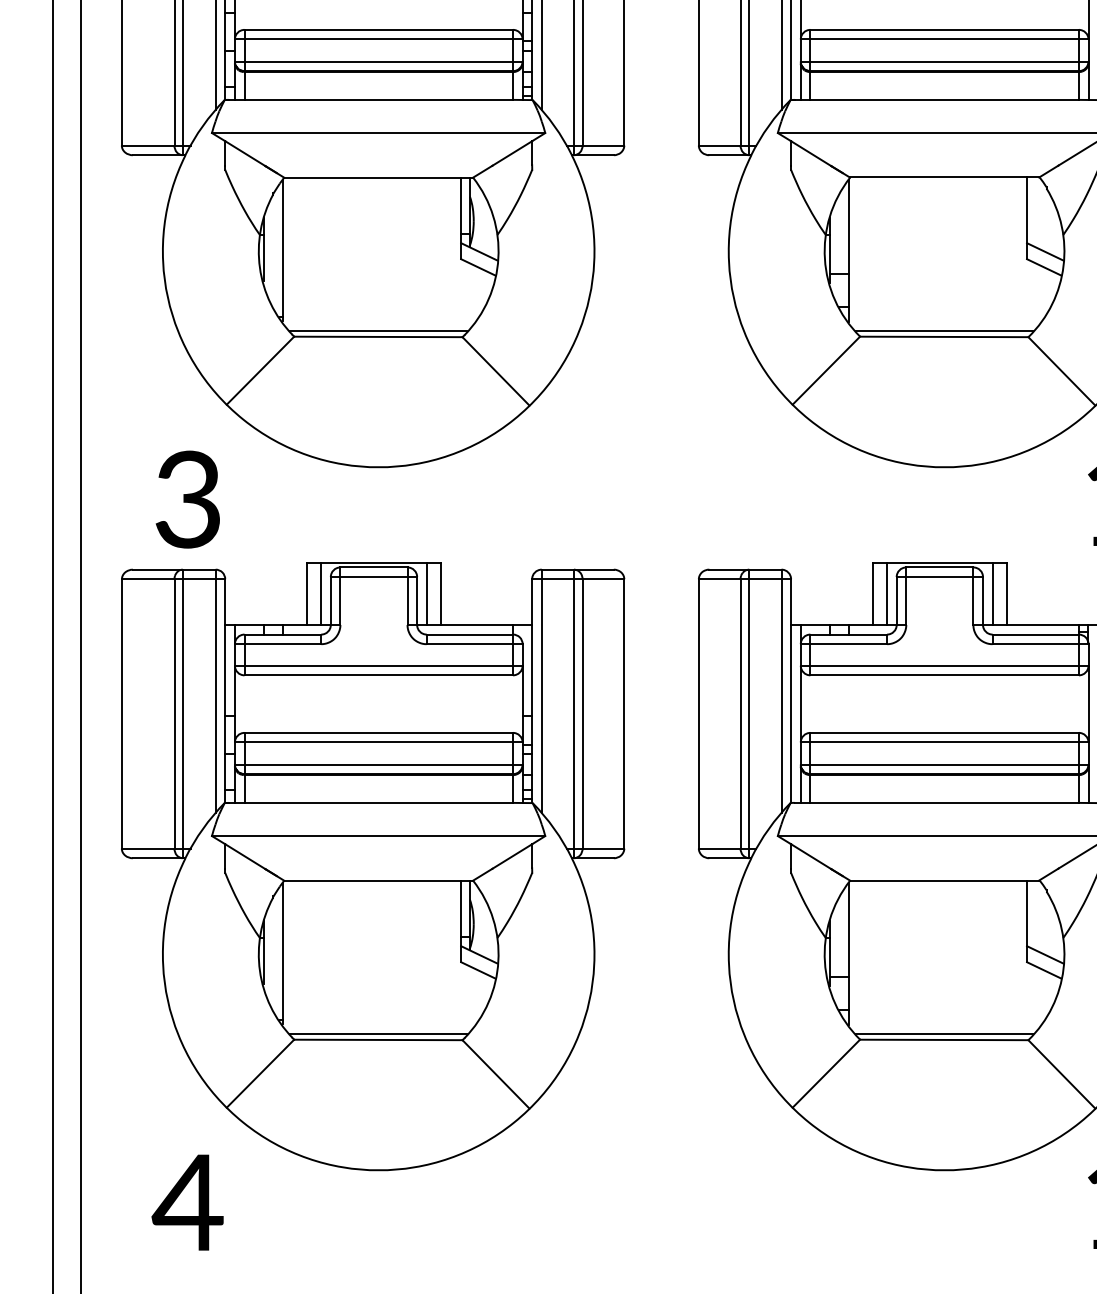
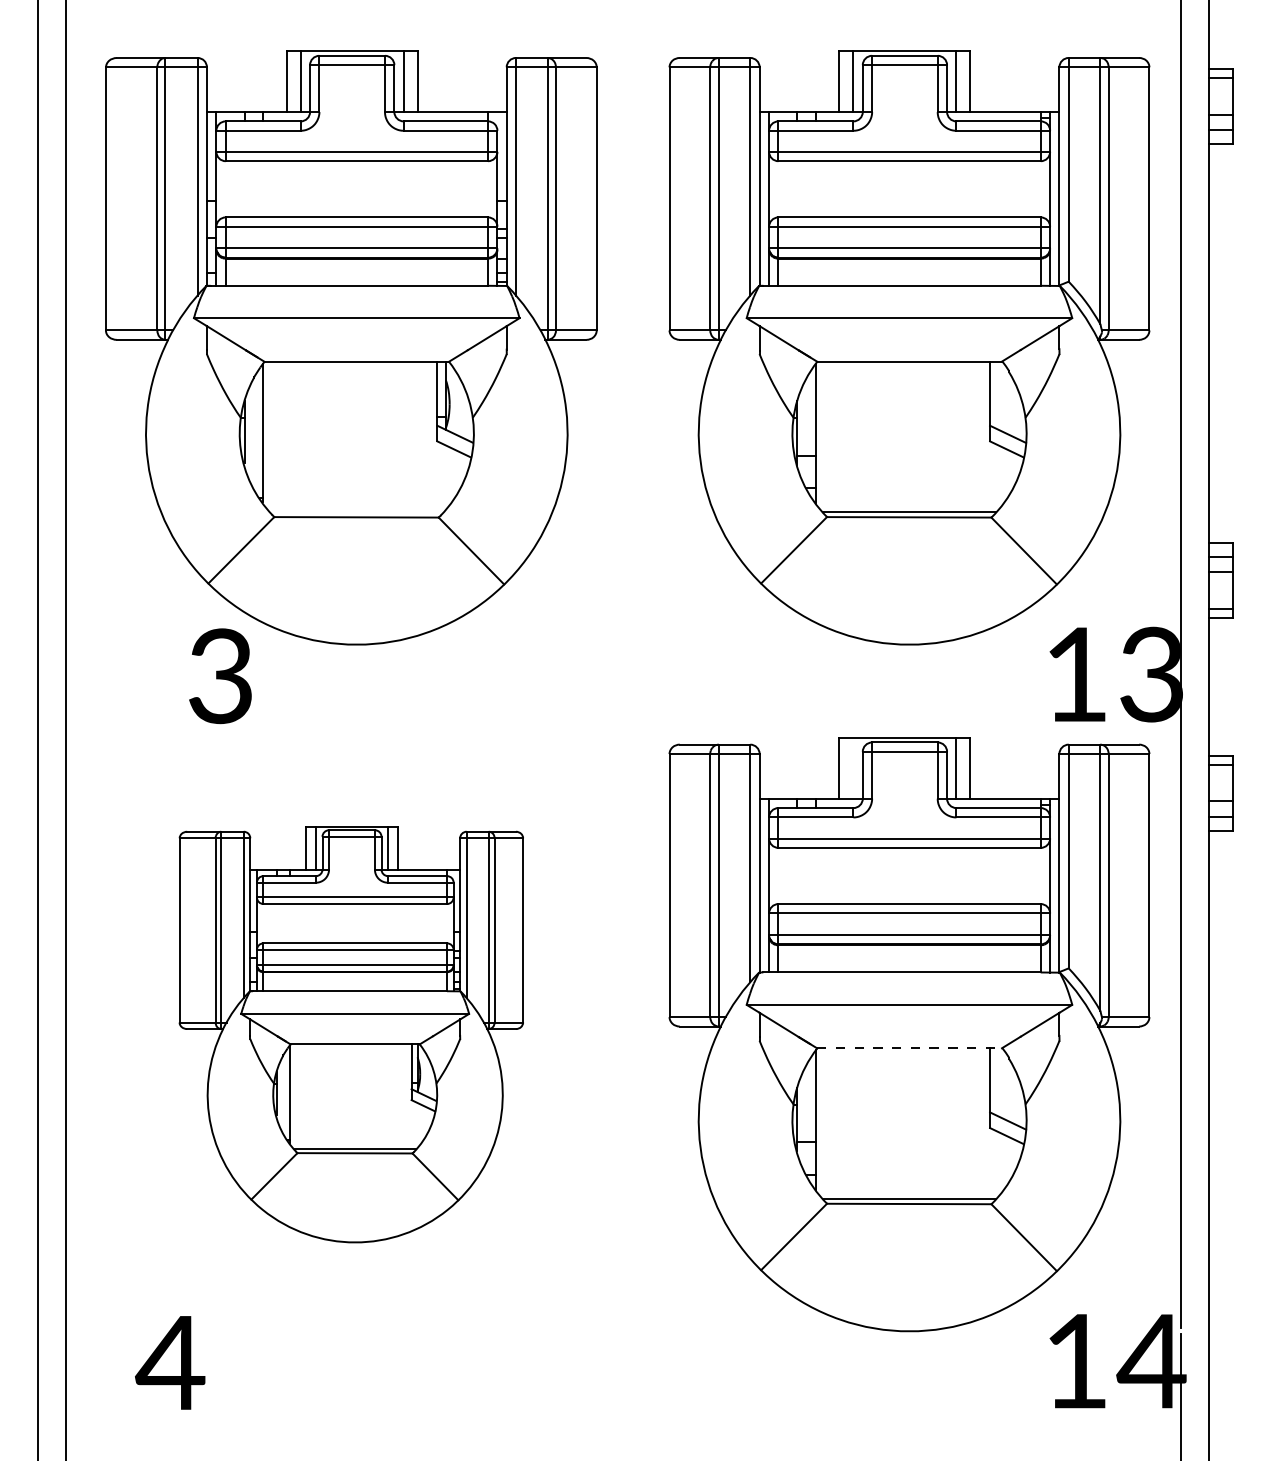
line: (378, 330) -> (356, 511), removed
text: (187, 499) -> (220, 676), moved
line: (887, 593) -> (853, 767), removed
part: (373, 866) -> (351, 1034), size x0.7
line: (945, 880) -> (910, 1048), solid -> dashed

